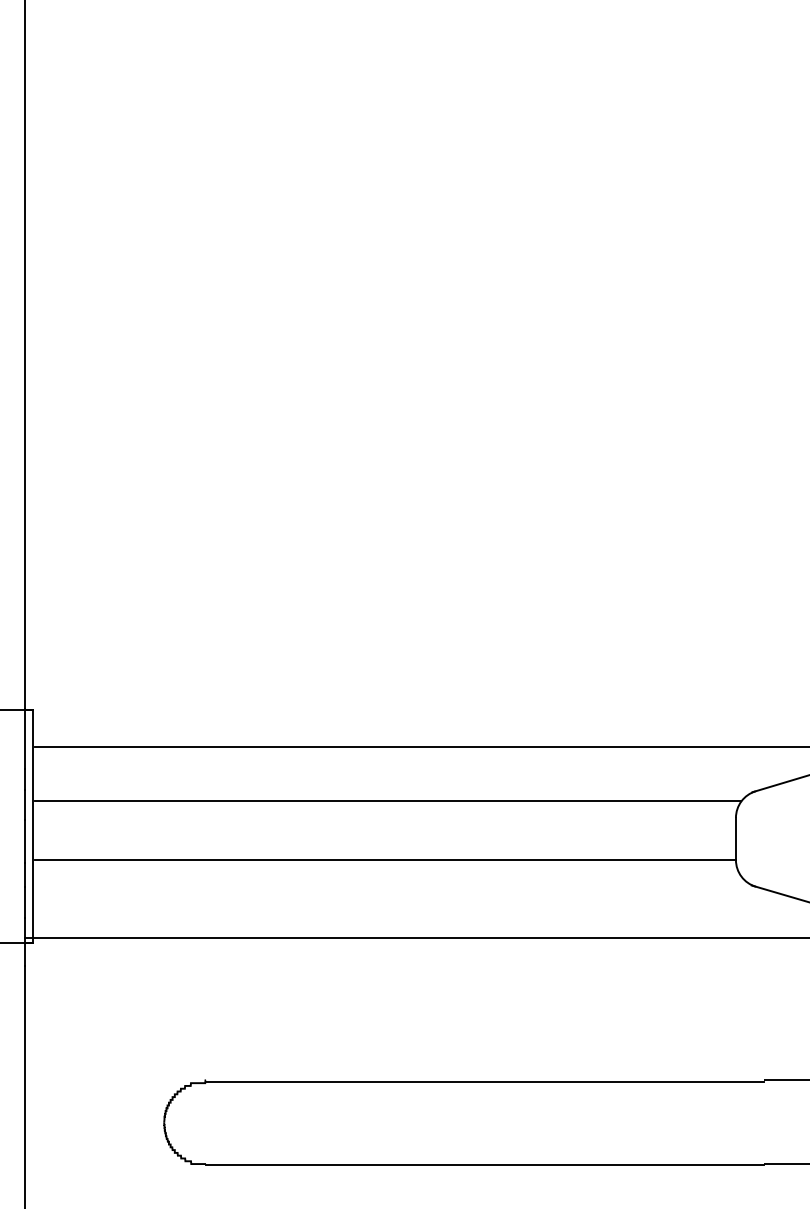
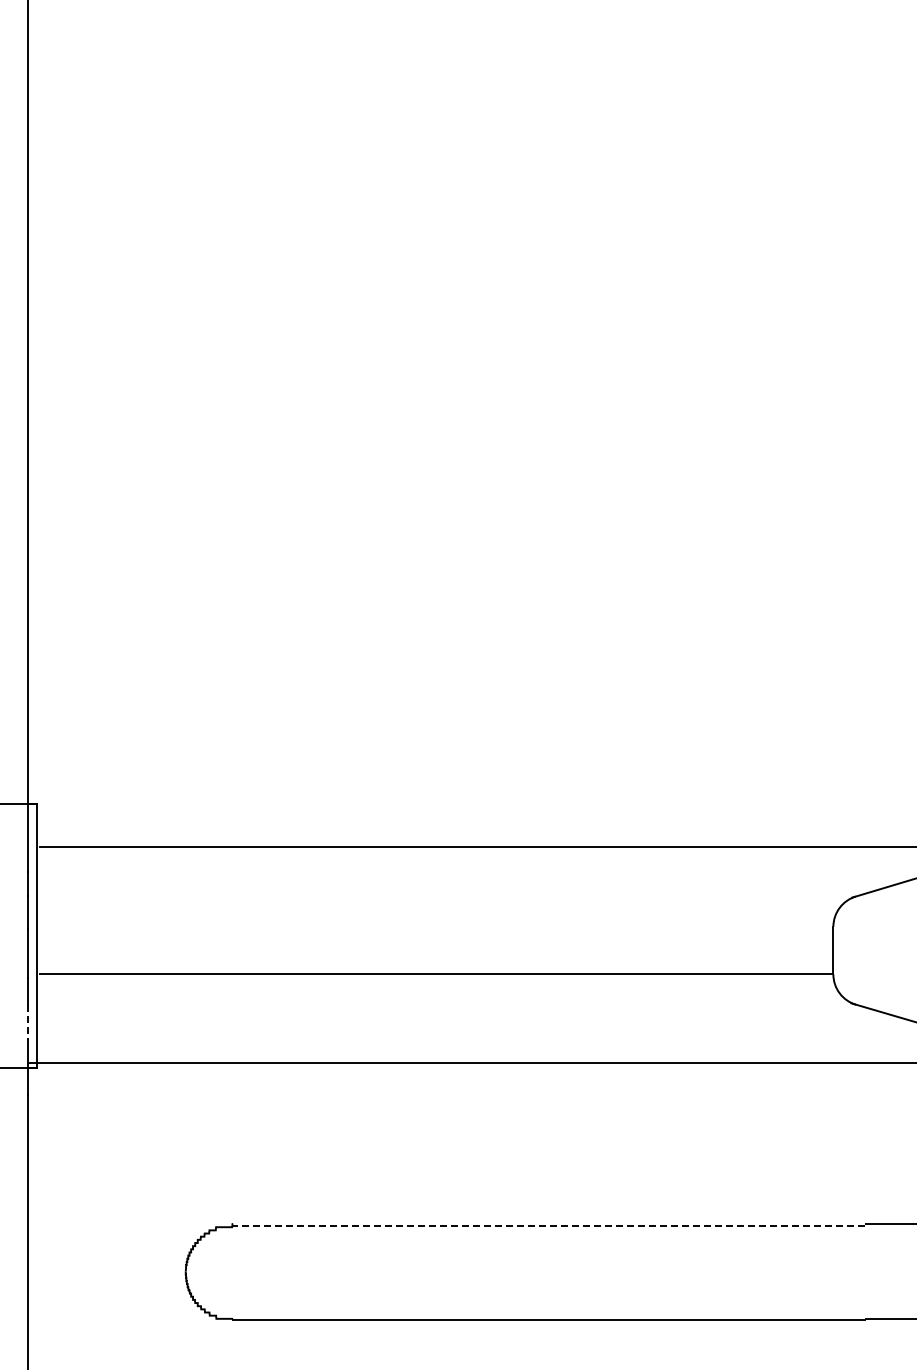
line: (388, 800) -> (439, 907), removed
line: (24, 902) -> (27, 1022), solid -> dashed
line: (485, 1081) -> (549, 1225), solid -> dashed

